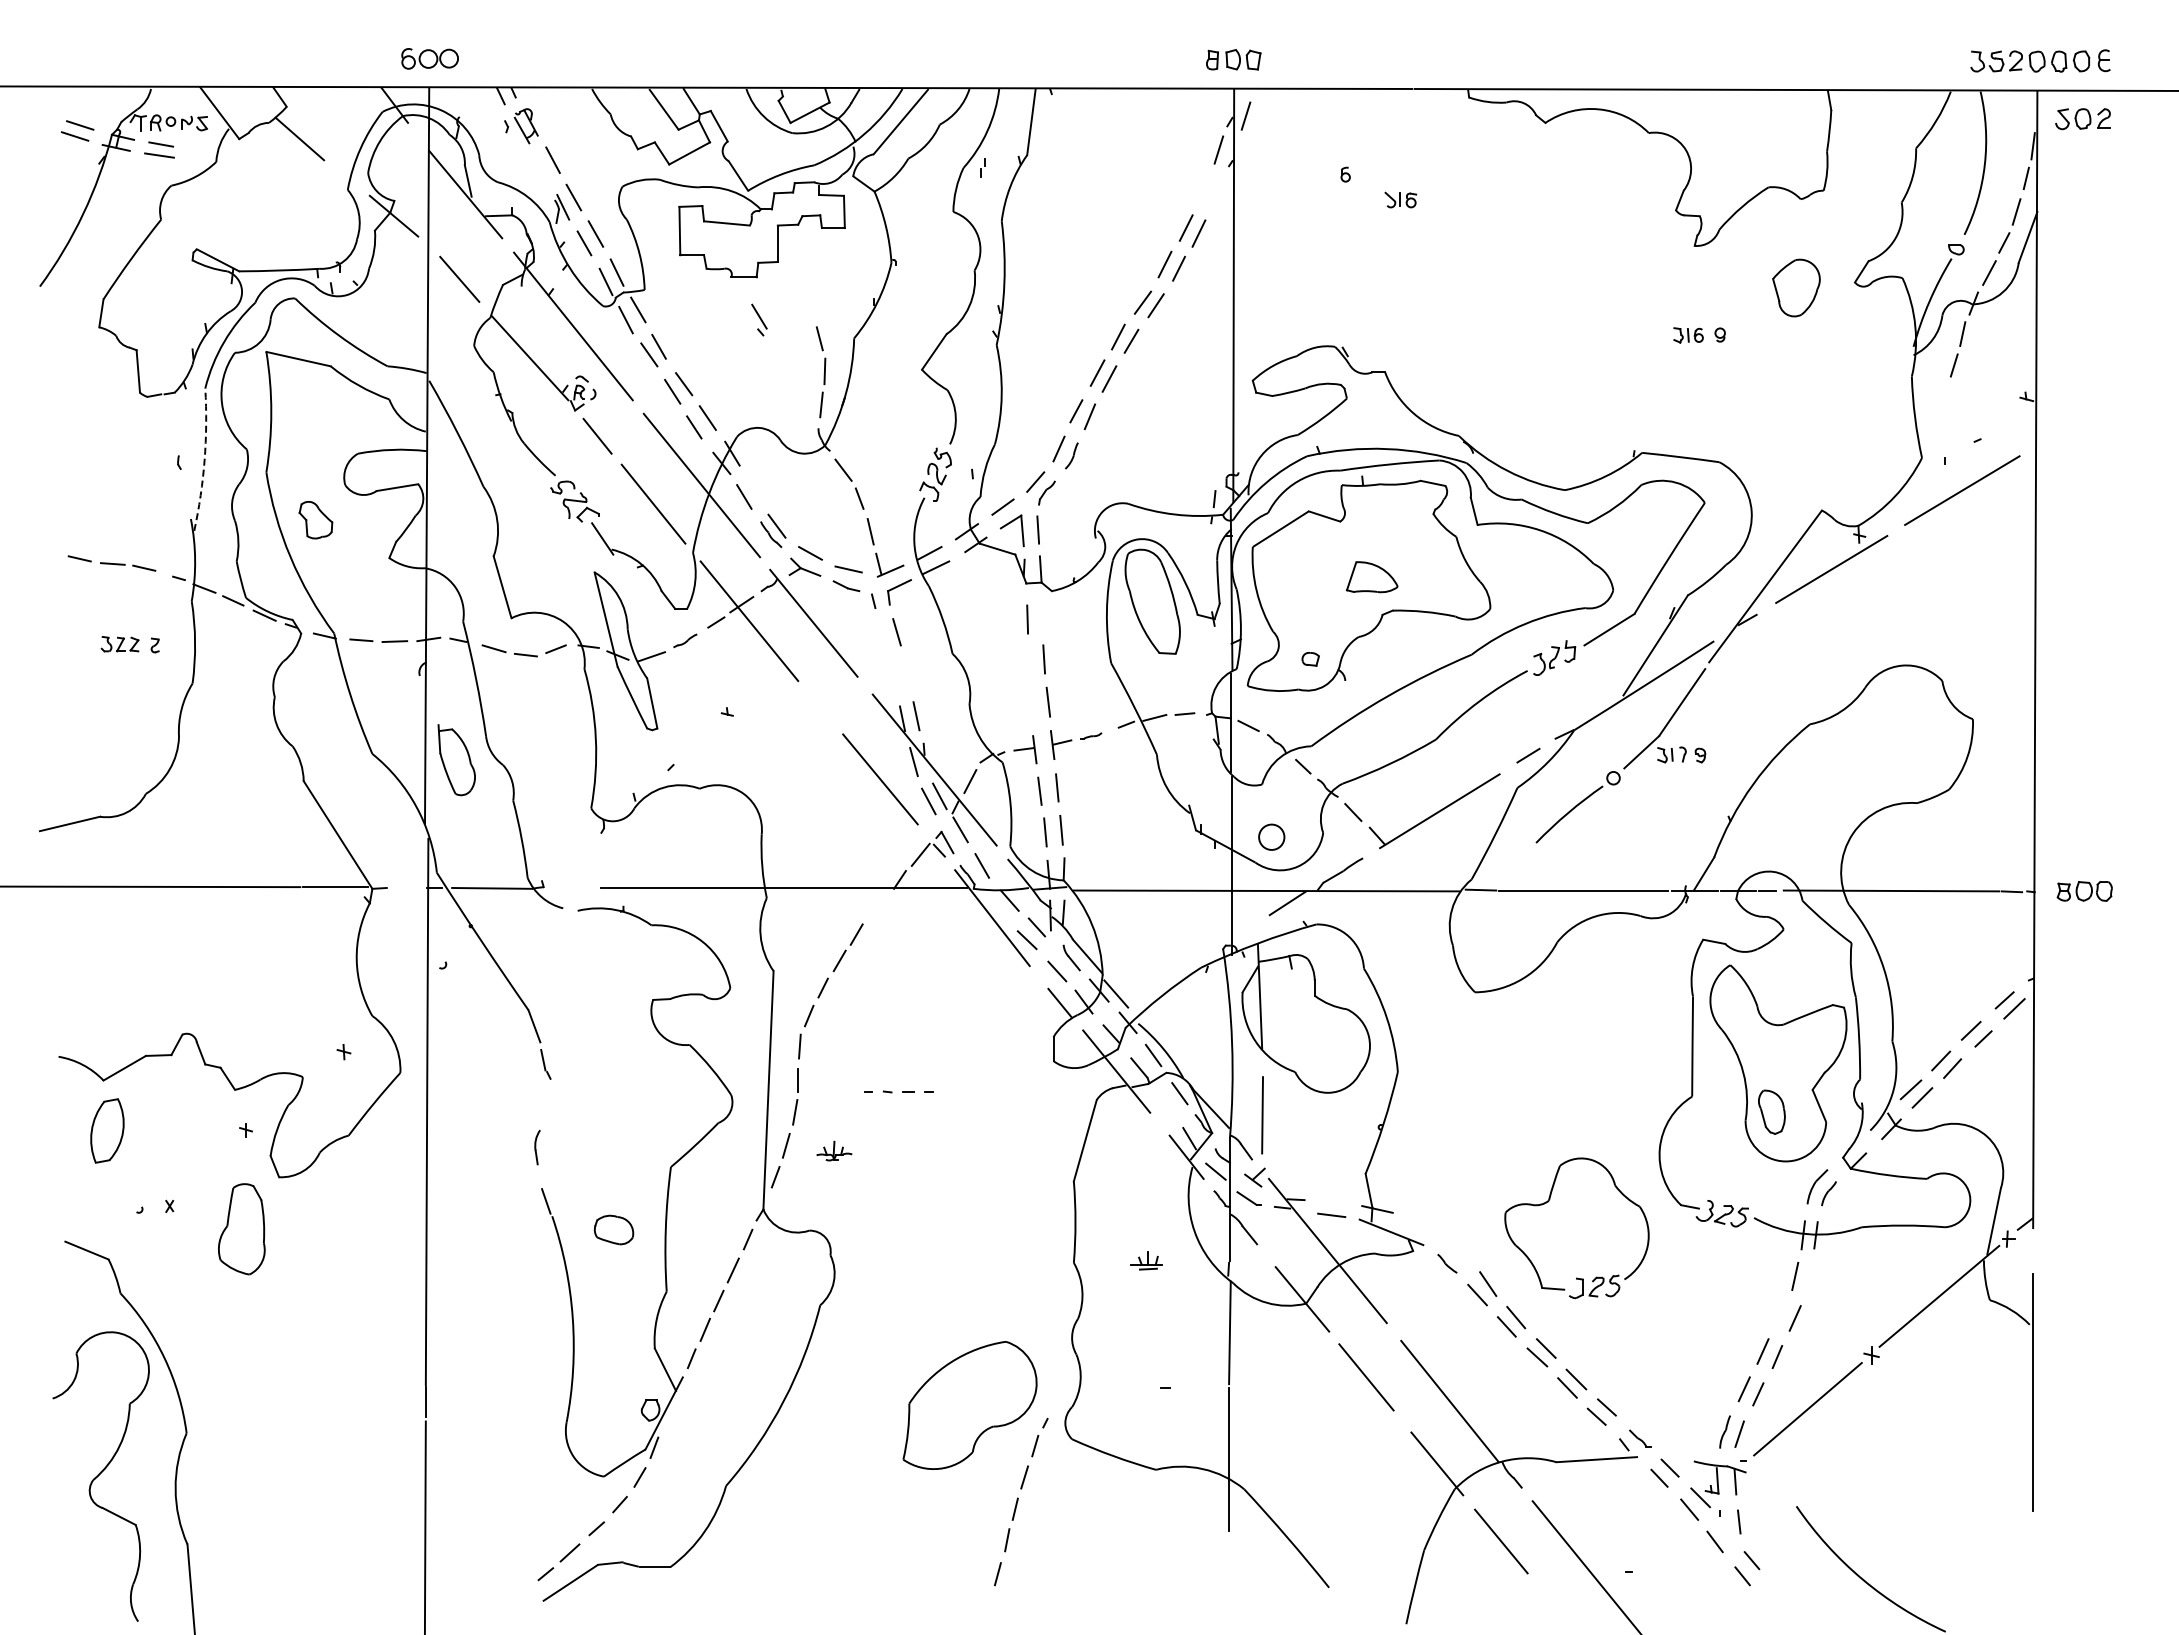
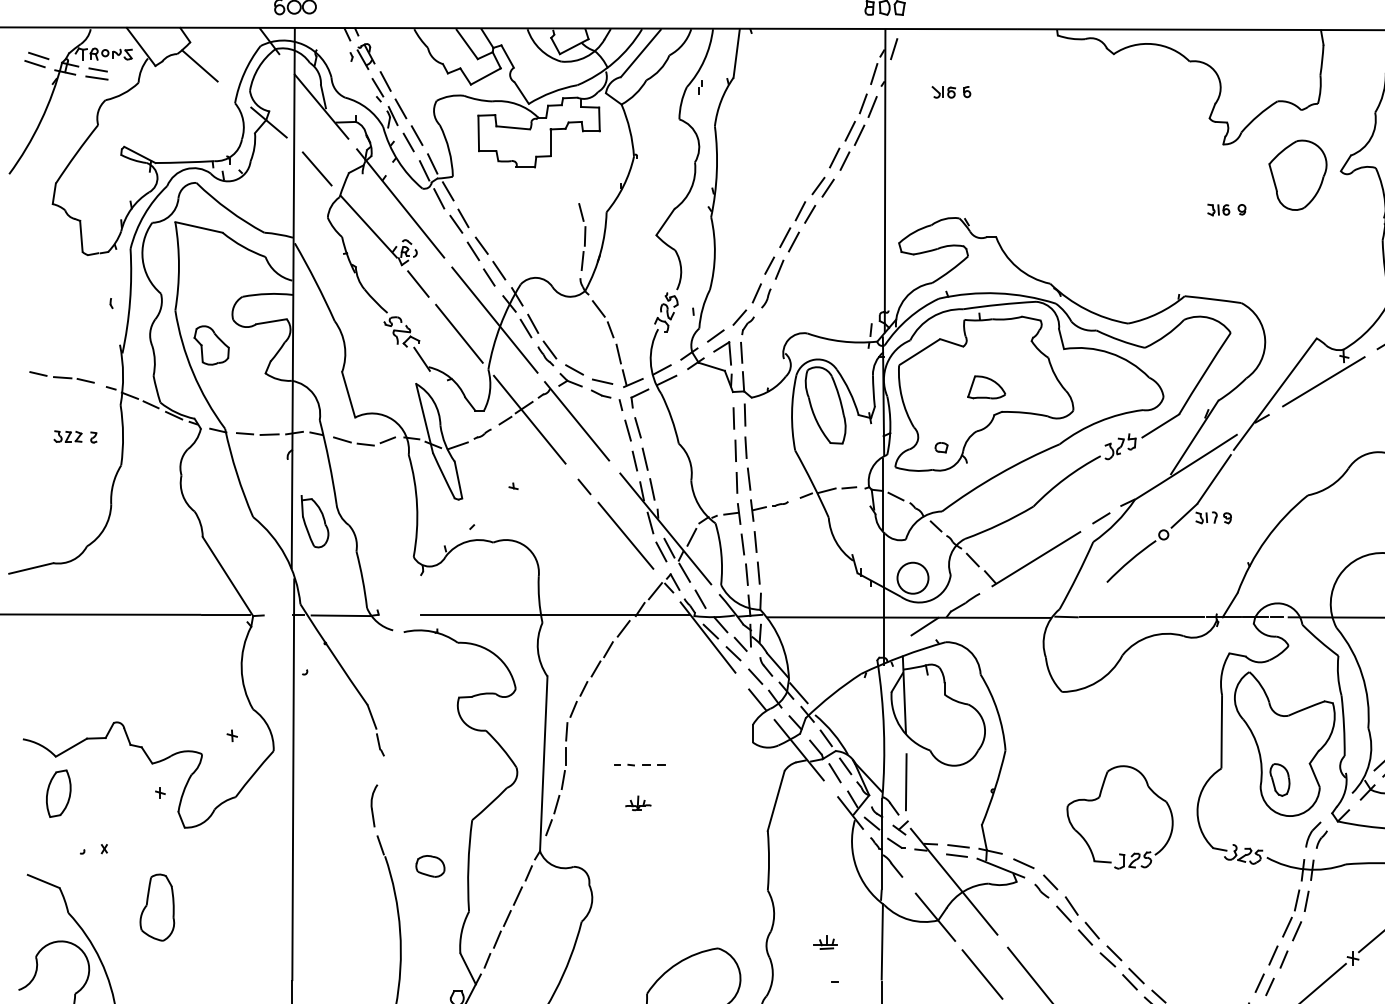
line: (1203, 190) -> (862, 103), added
line: (1216, 194) -> (872, 106), added
part: (1400, 199) -> (943, 91), moved
part: (1796, 287) -> (1298, 174), size x1.67
part: (759, 319) -> (377, 89), moved
arc: (204, 460) -> (129, 301), dashed -> solid
line: (753, 490) -> (532, 323), added
part: (315, 520) -> (211, 345), size x1.43
line: (1042, 614) -> (744, 414), added
line: (883, 635) -> (628, 430), added
line: (1029, 663) -> (735, 450), added
line: (906, 674) -> (645, 458), added
line: (892, 677) -> (634, 461), added
line: (1031, 706) -> (736, 482), added
line: (824, 712) -> (584, 486), added
circle: (1271, 837) -> (912, 578), size x1.67
line: (877, 905) -> (623, 628), added
line: (996, 909) -> (711, 631), added
line: (1165, 1102) -> (835, 772), added
part: (537, 1147) -> (374, 805), size x1.67
part: (834, 1150) -> (638, 802), moved
part: (1549, 1201) -> (1099, 797), moved
line: (1333, 1202) -> (958, 846), added
line: (1422, 1226) -> (1023, 863), added
part: (241, 1229) -> (157, 907), moved
line: (1459, 1251) -> (1050, 882), added
part: (1146, 1260) -> (825, 942), moved
line: (1807, 1277) -> (1306, 901), added
line: (1781, 1312) -> (1287, 926), added

